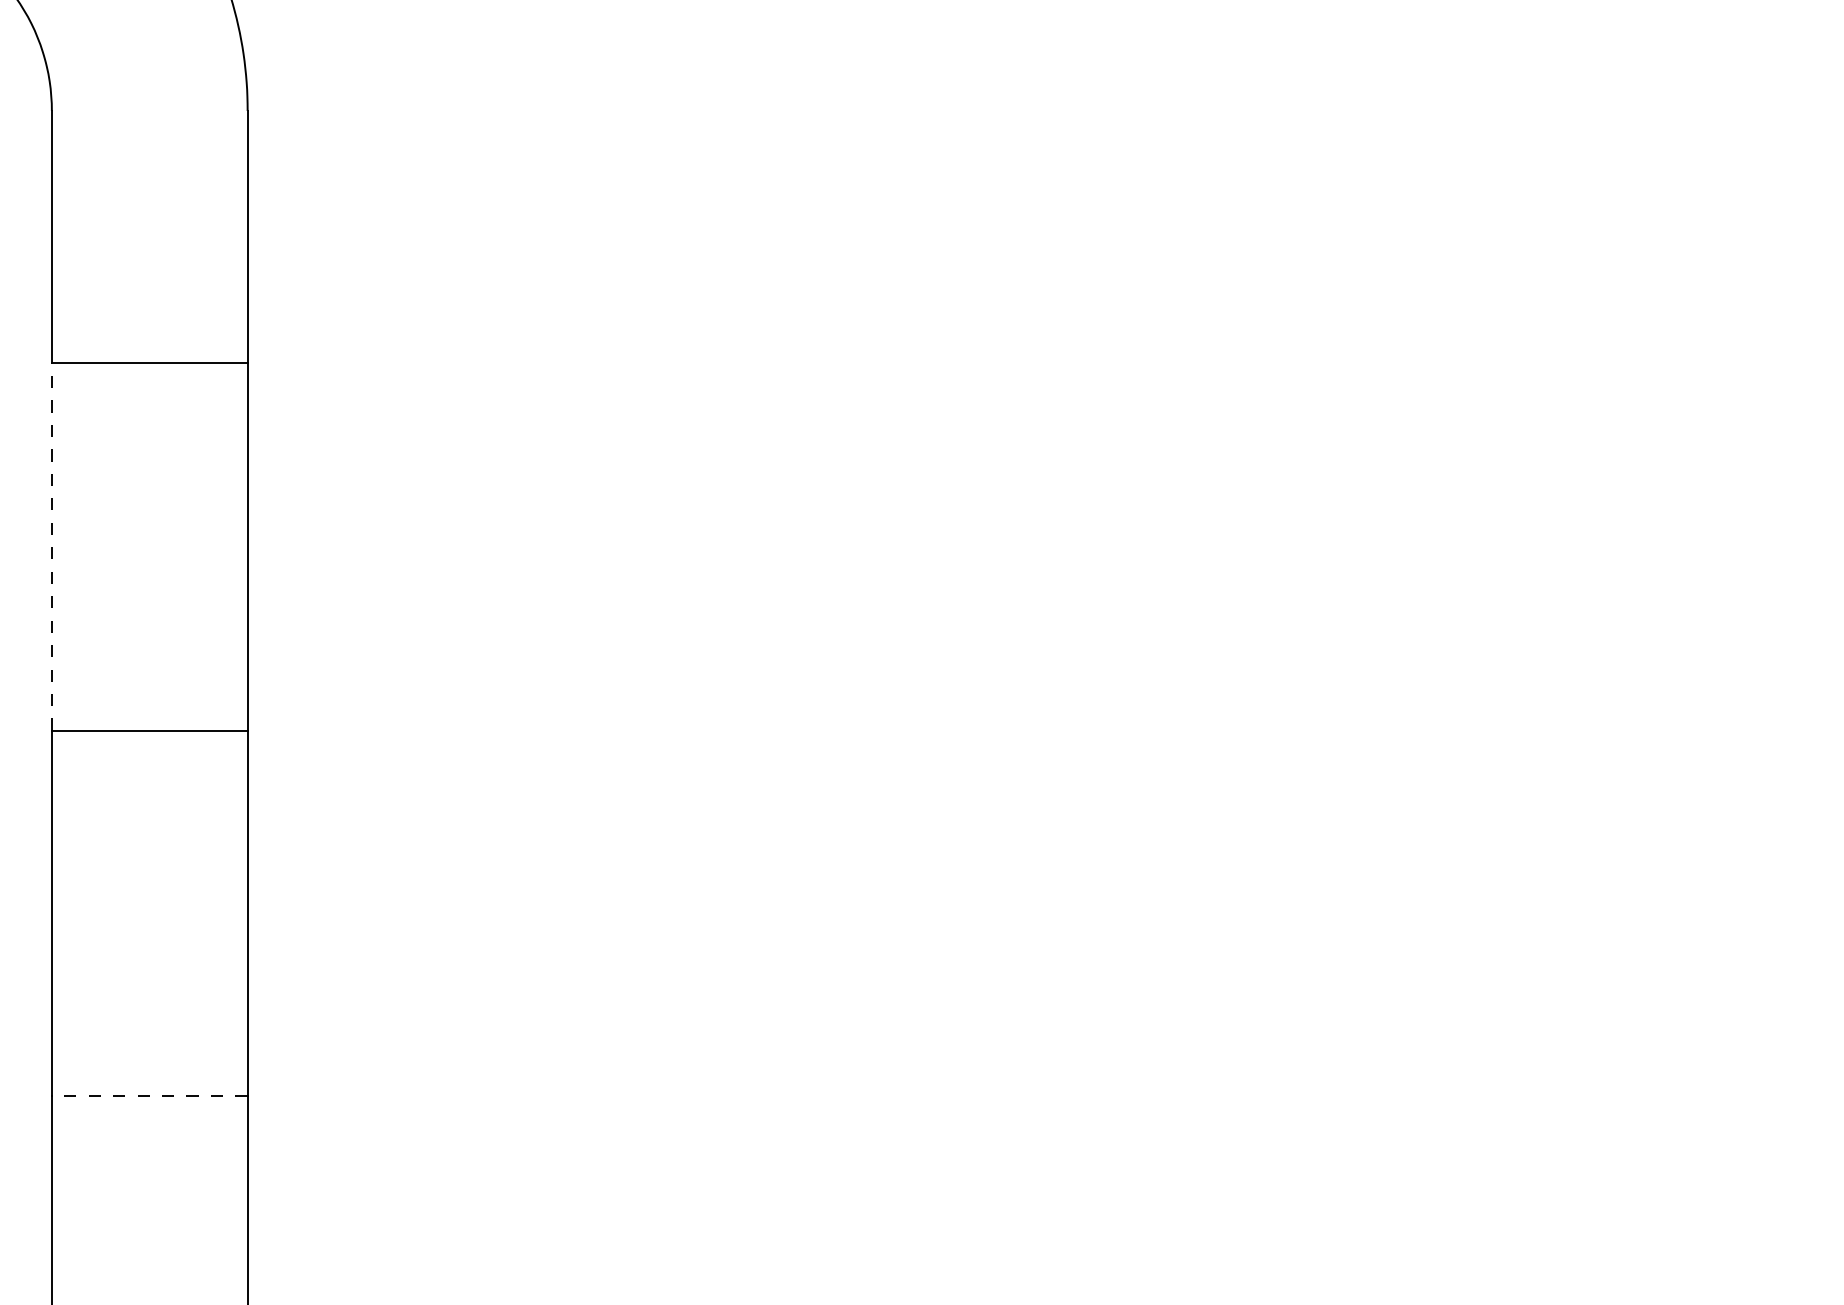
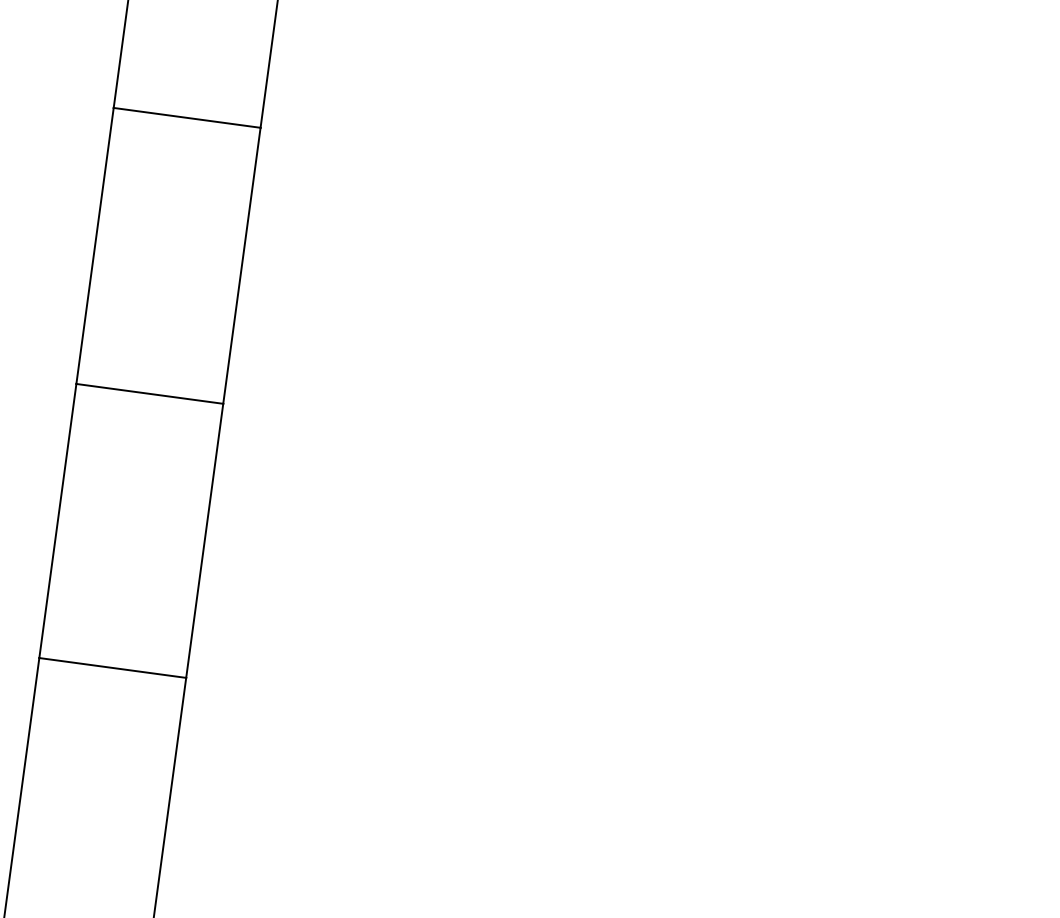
line: (51, 546) -> (94, 245), dashed -> solid
line: (149, 1096) -> (112, 668), dashed -> solid

